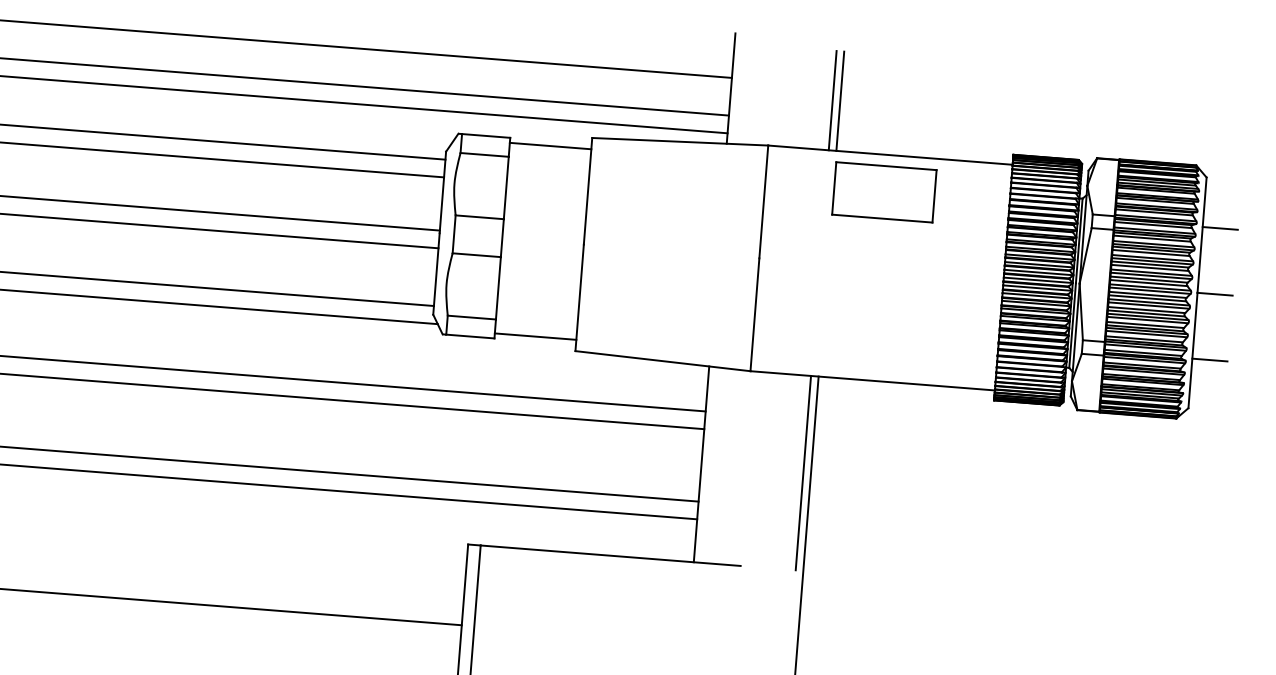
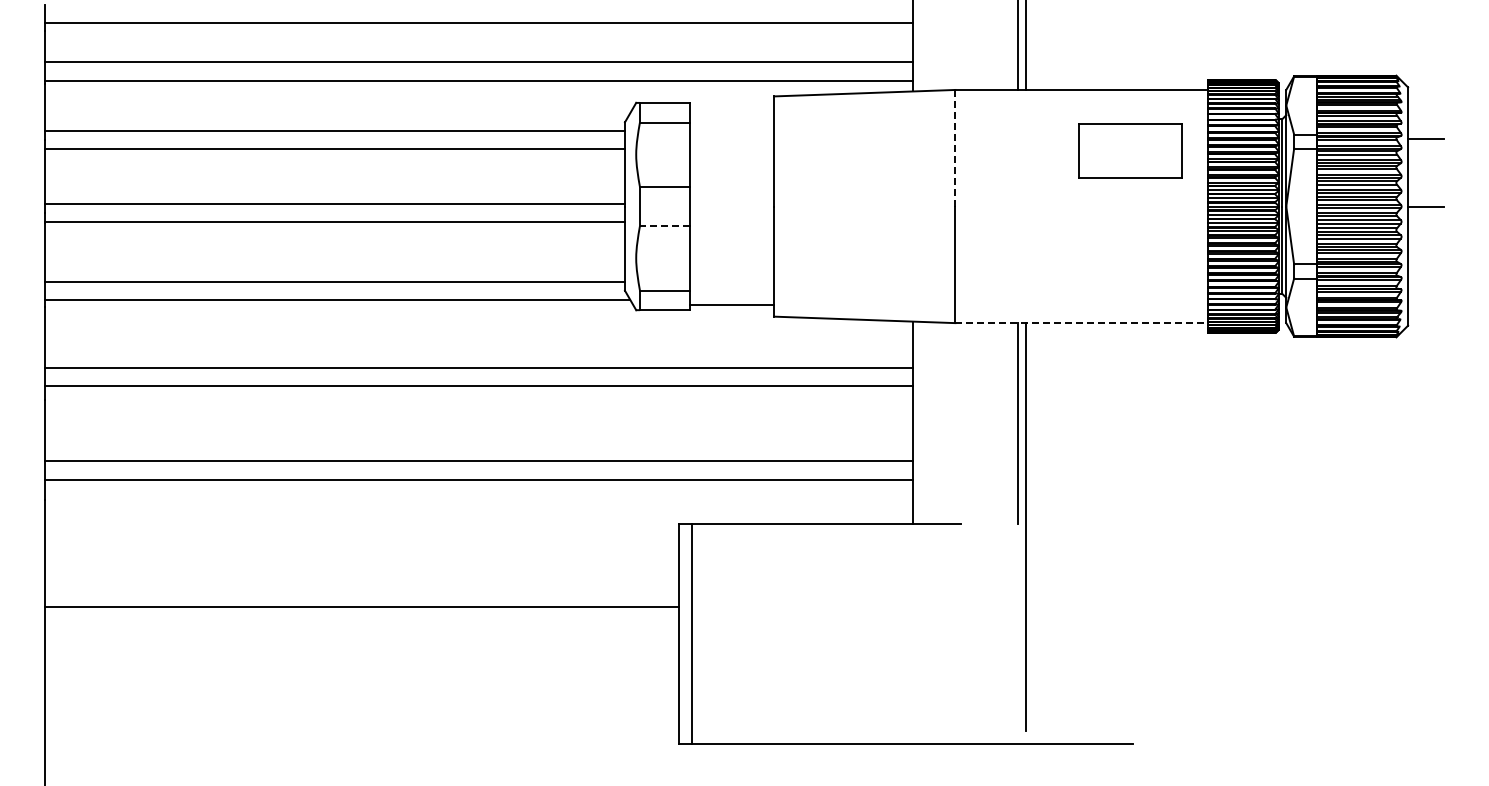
line: (550, 146) -> (731, 108), removed
part: (884, 192) -> (1130, 150), moved
line: (764, 201) -> (955, 147), solid -> dashed
line: (476, 255) -> (664, 226), solid -> dashed
line: (1210, 360) -> (1426, 274), removed
line: (873, 381) -> (1082, 323), solid -> dashed

